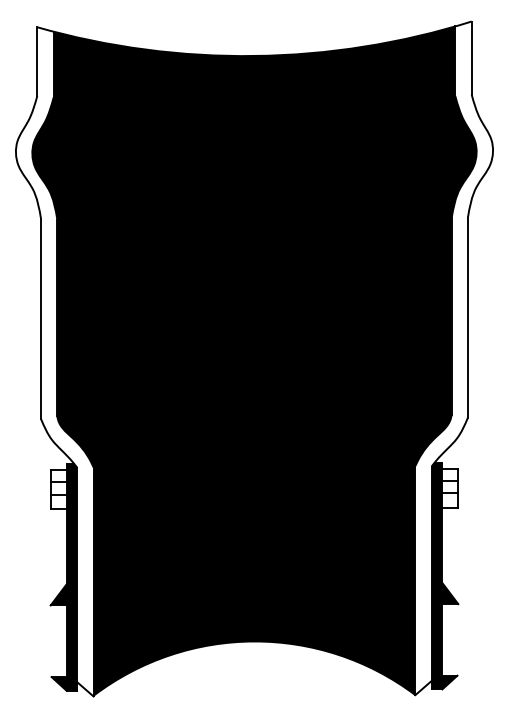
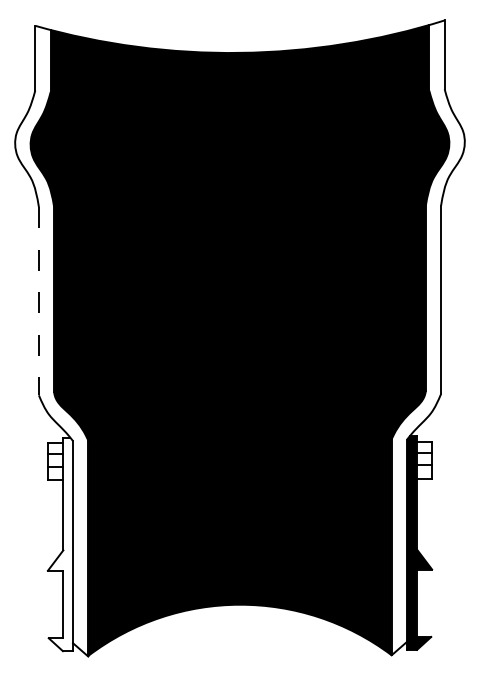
line: (41, 319) -> (39, 301), solid -> dashed
fill: (63, 577) -> (59, 544), removed

